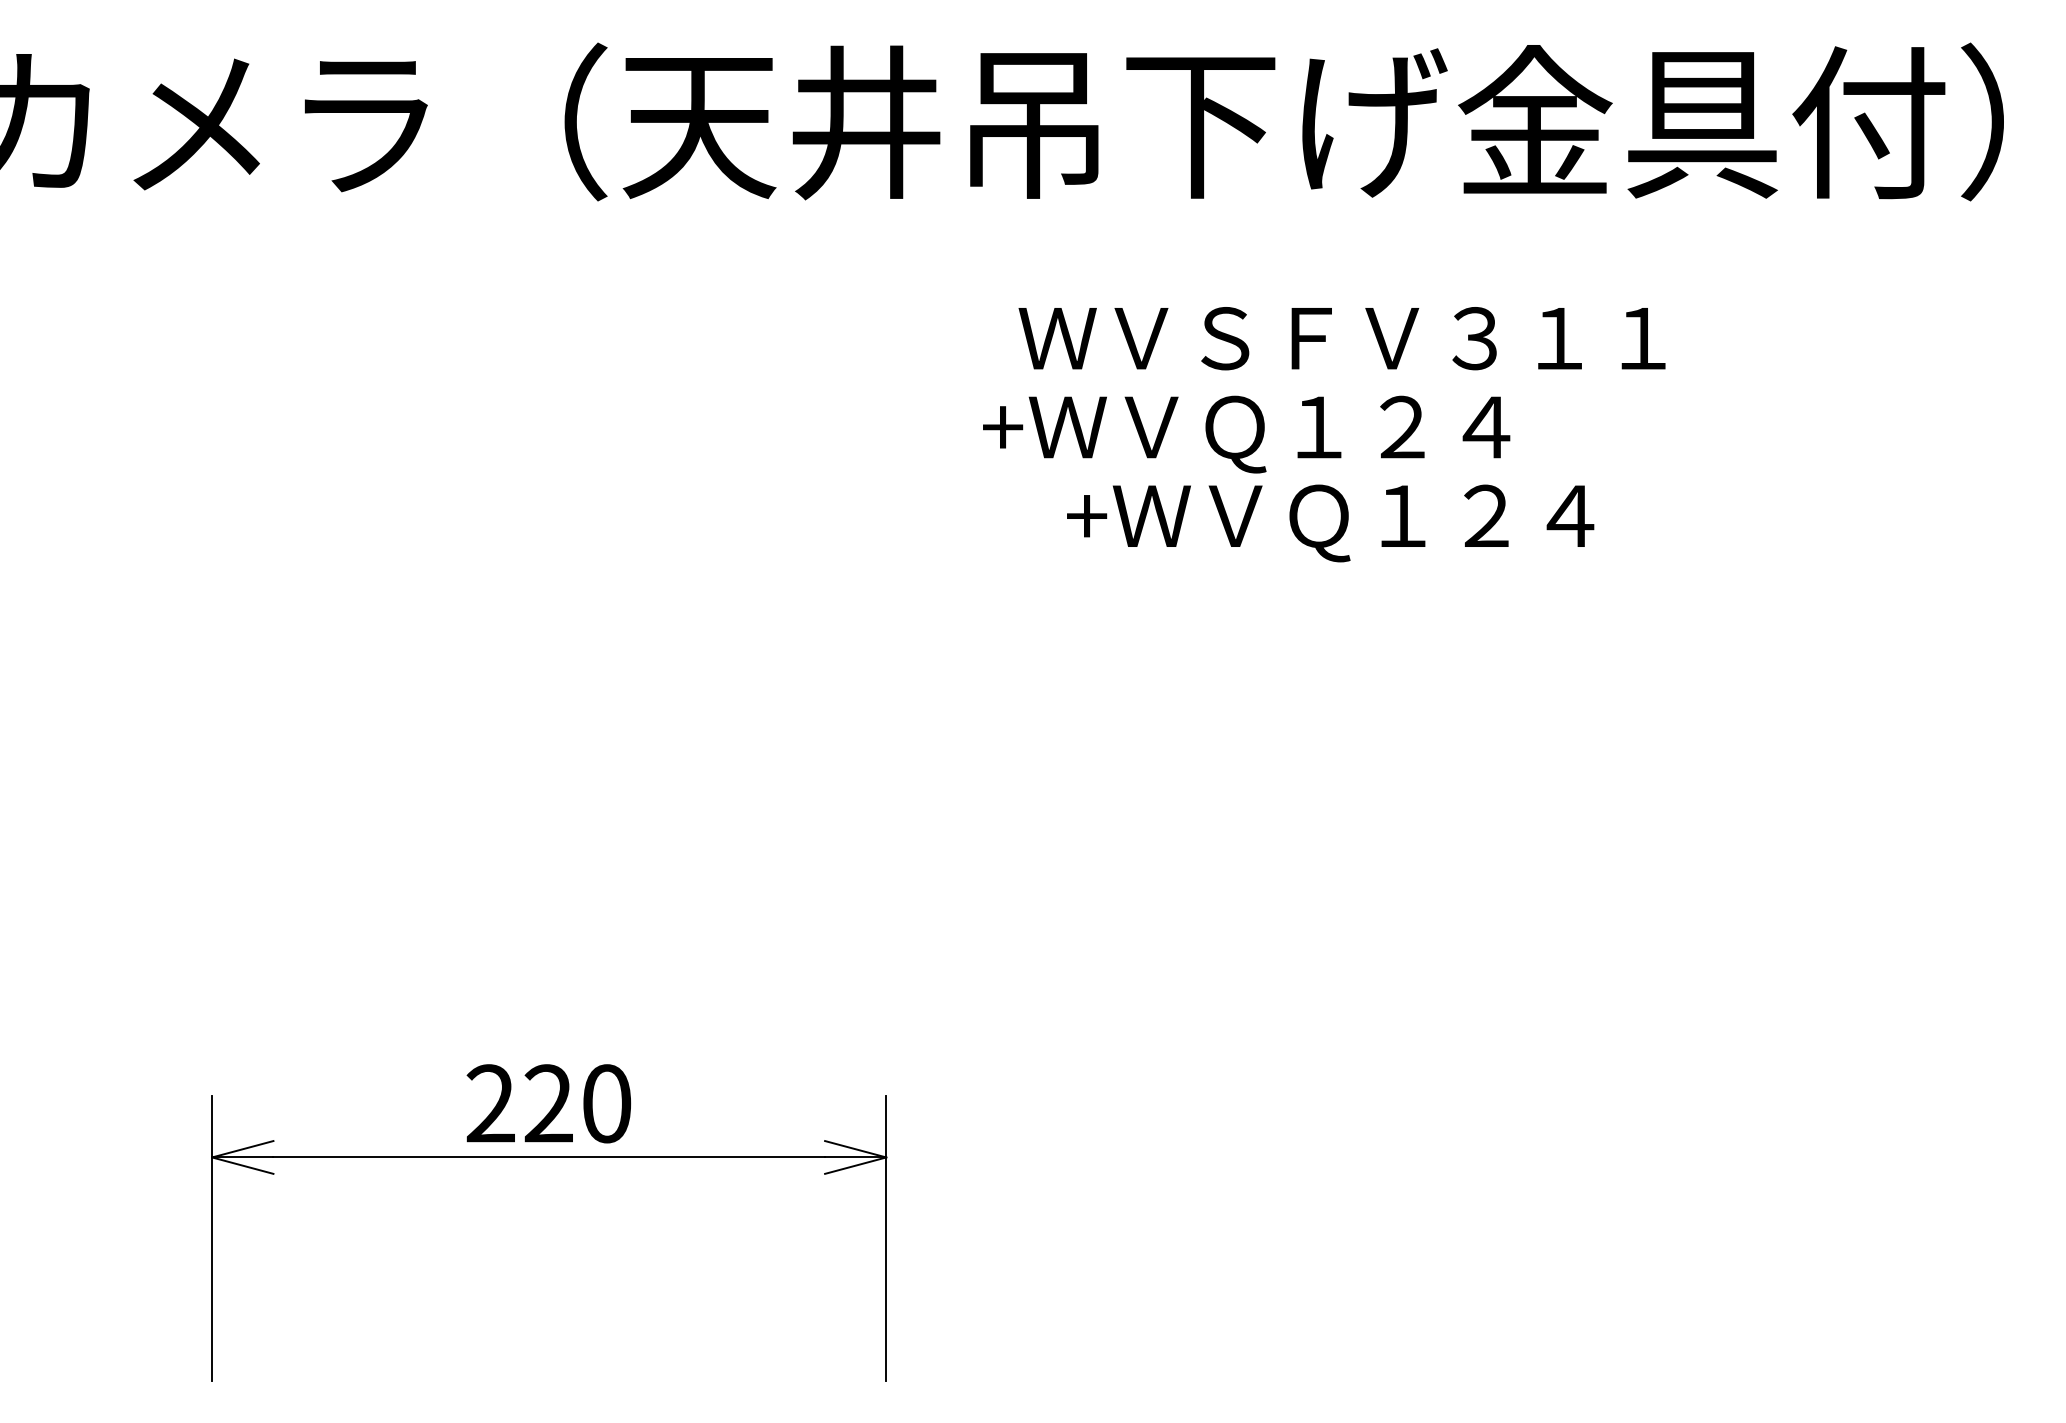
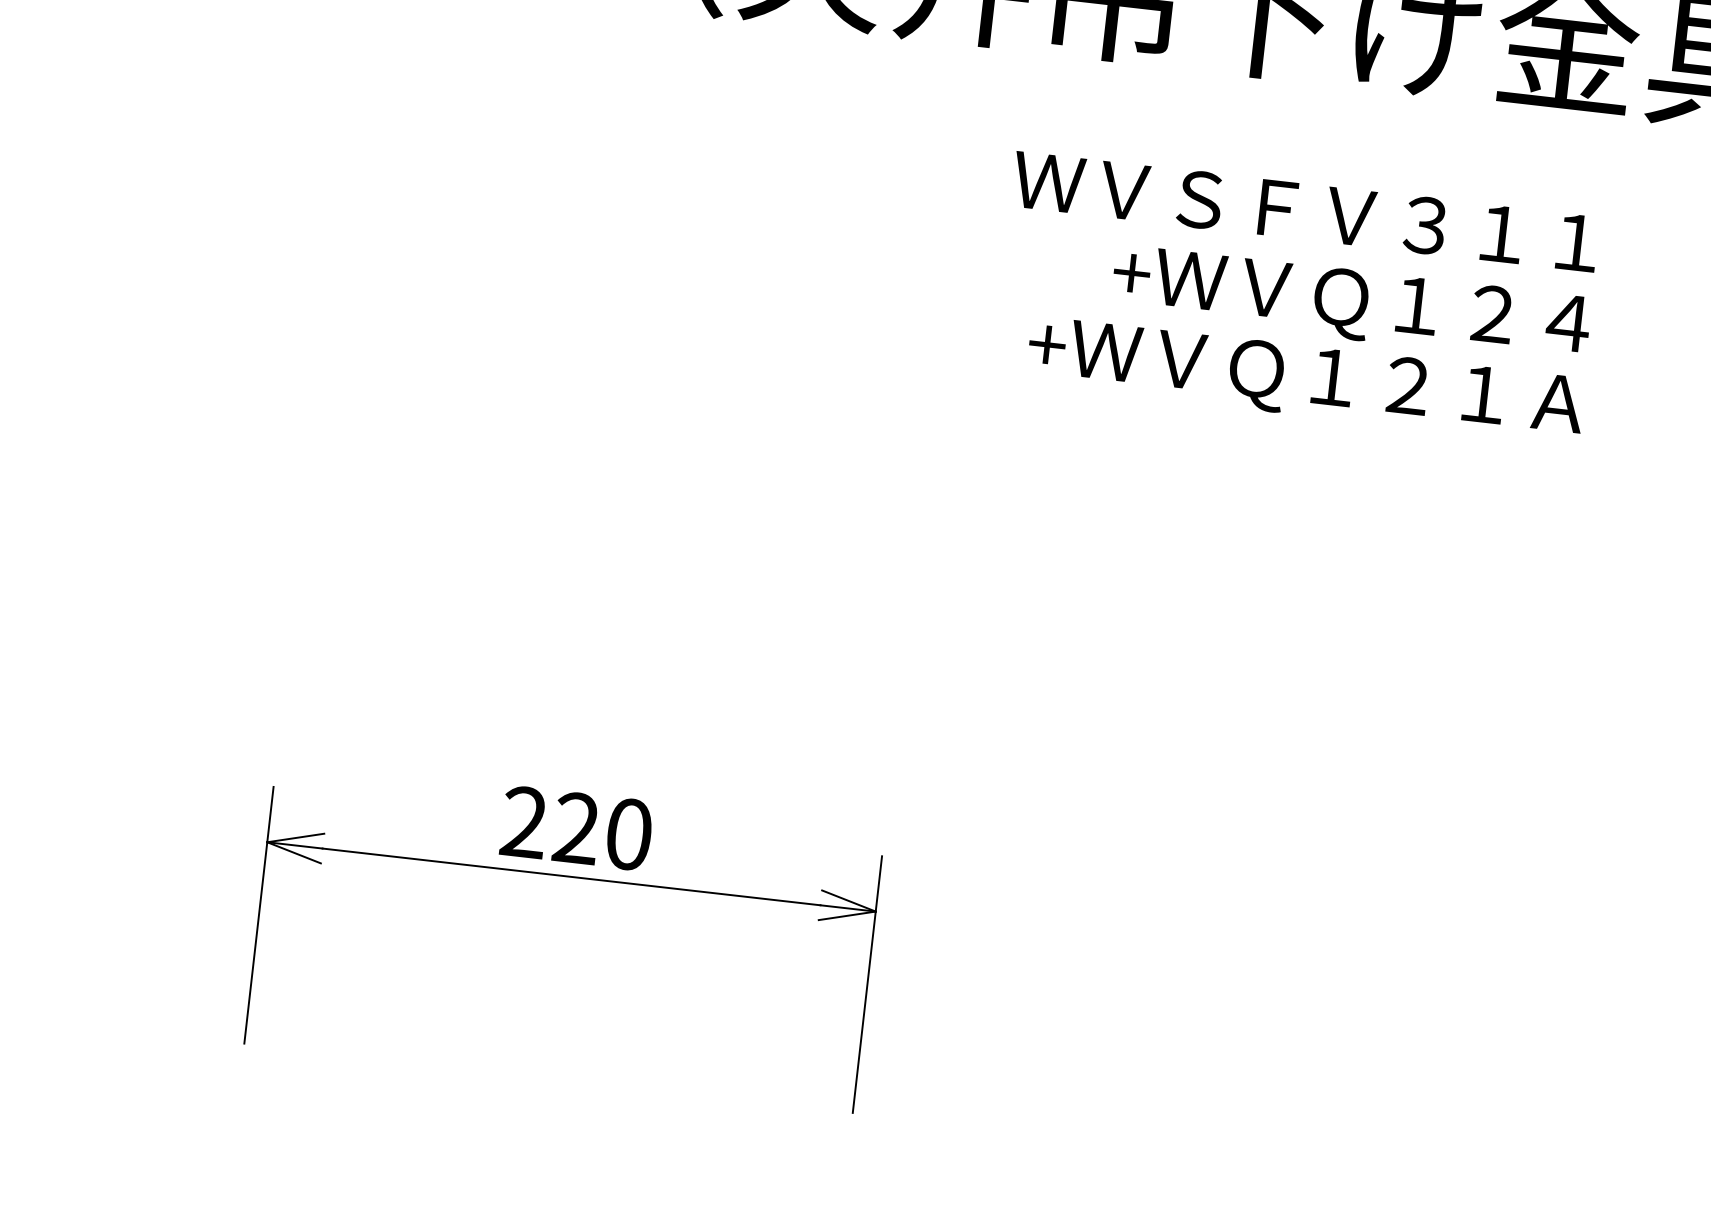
text: (1341, 338) -> (1304, 211), moved
text: (1246, 434) -> (1350, 304), moved
text: (1290, 523) -> (1305, 380), +ＷＶＱ１２４ -> +ＷＶＱ１２１Ａ

